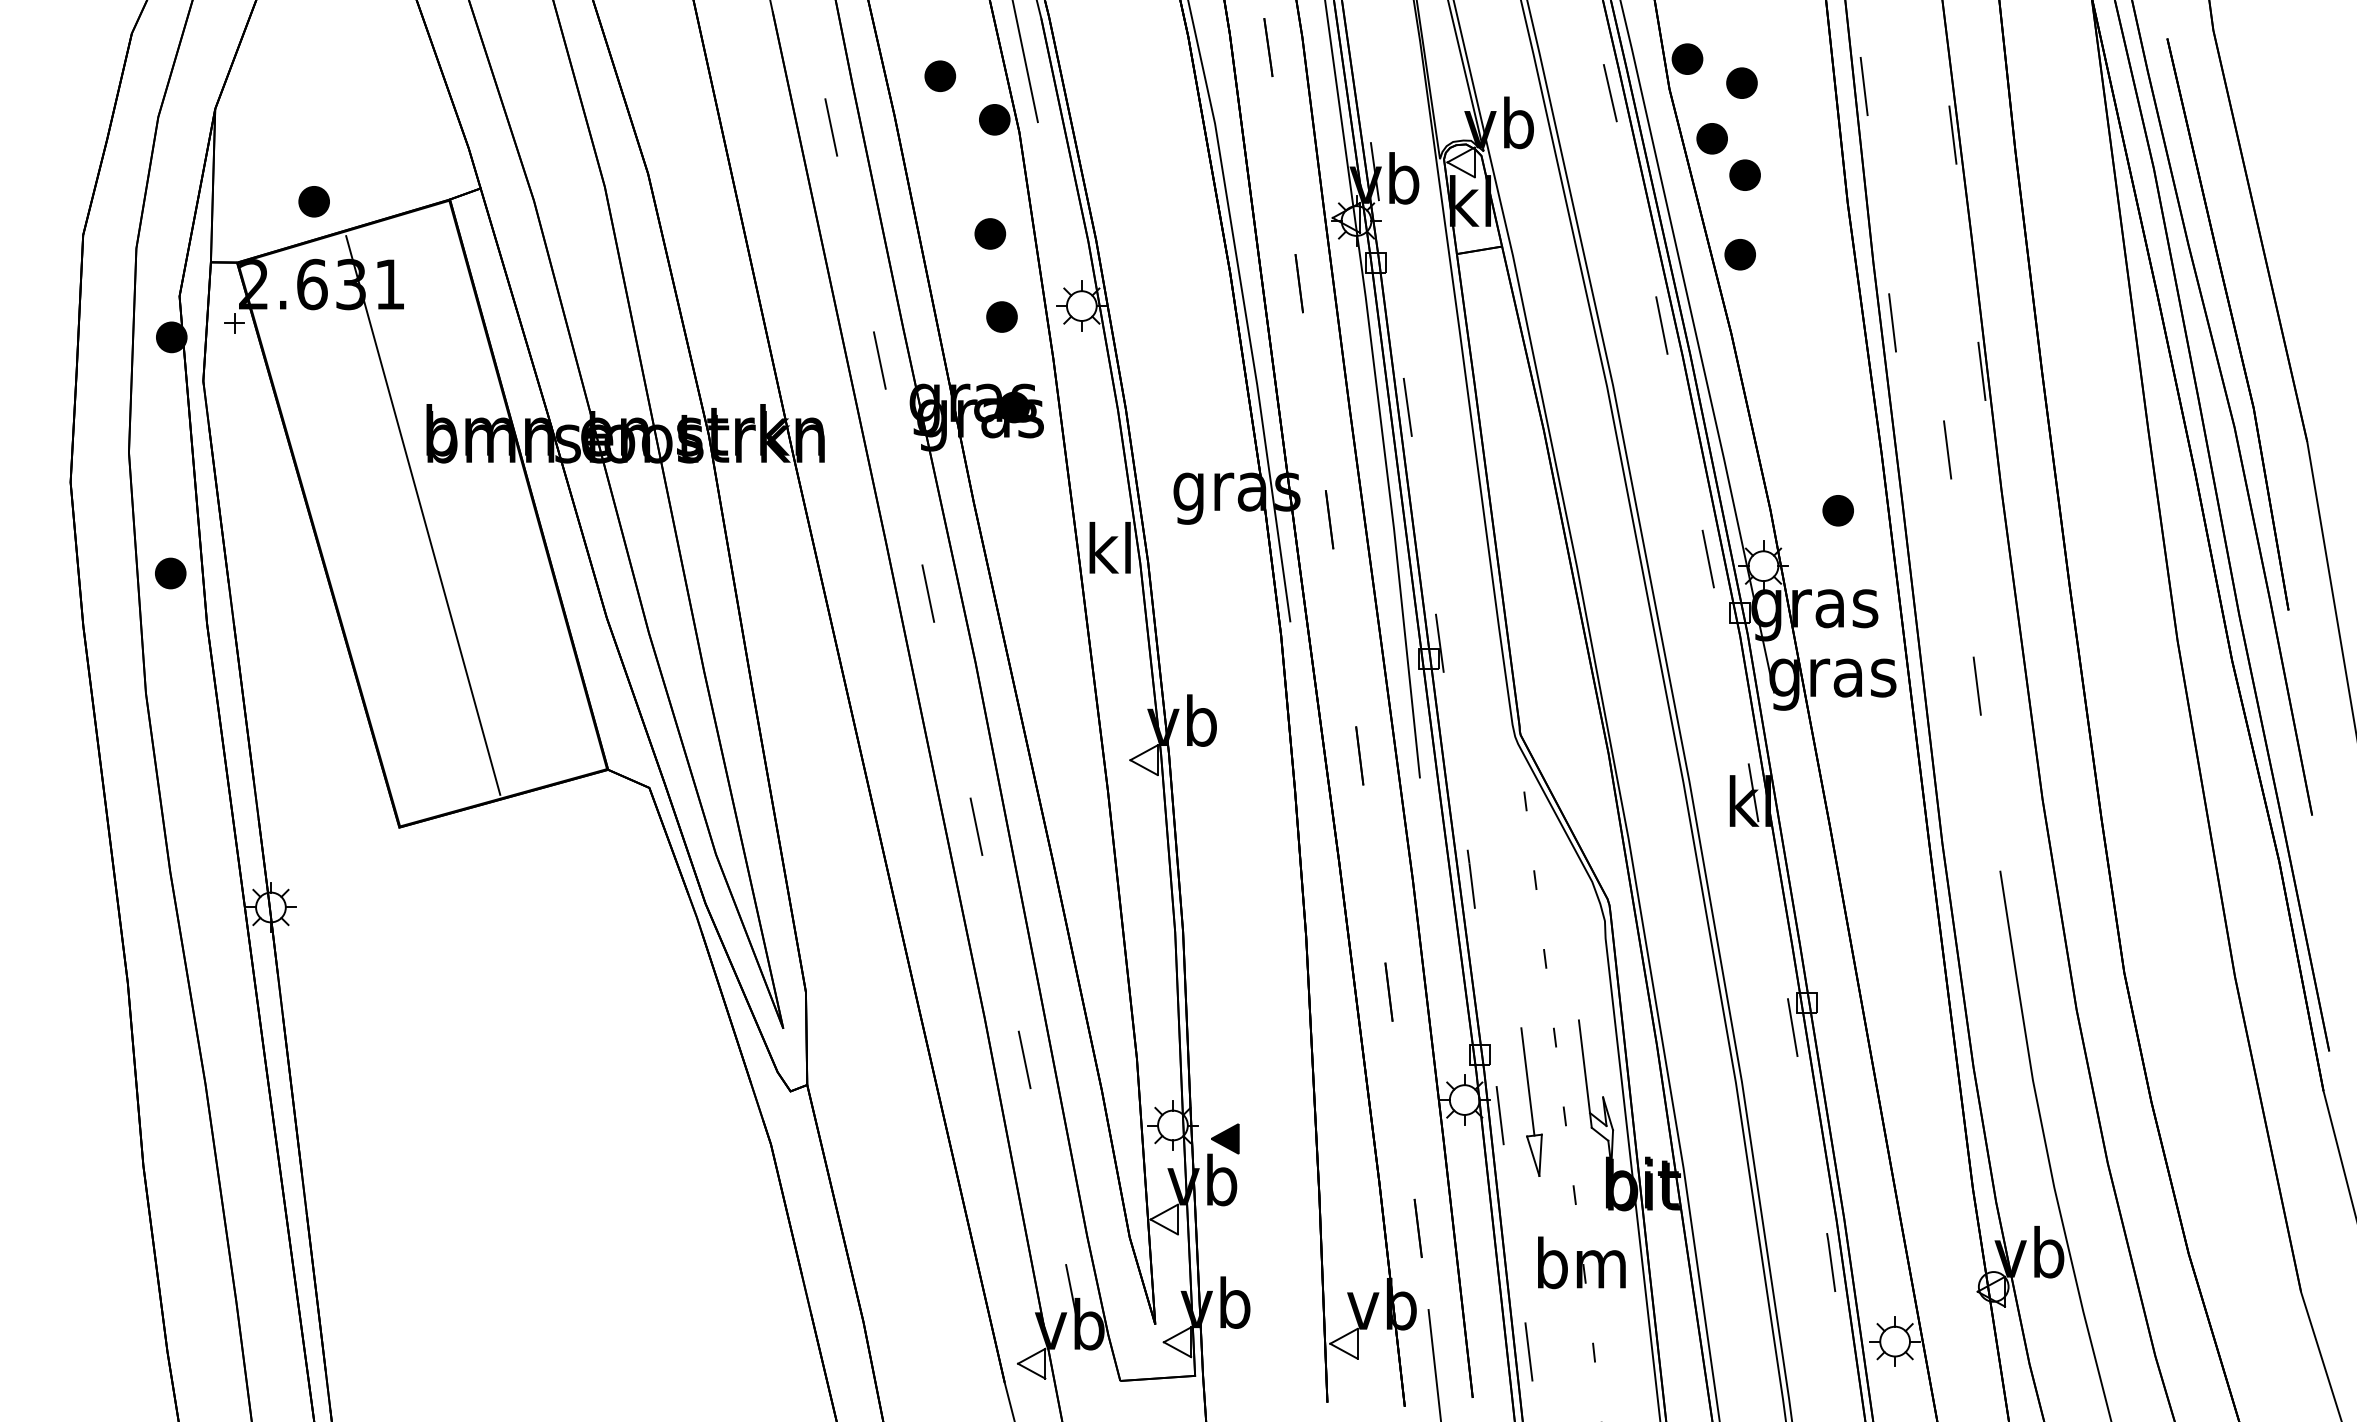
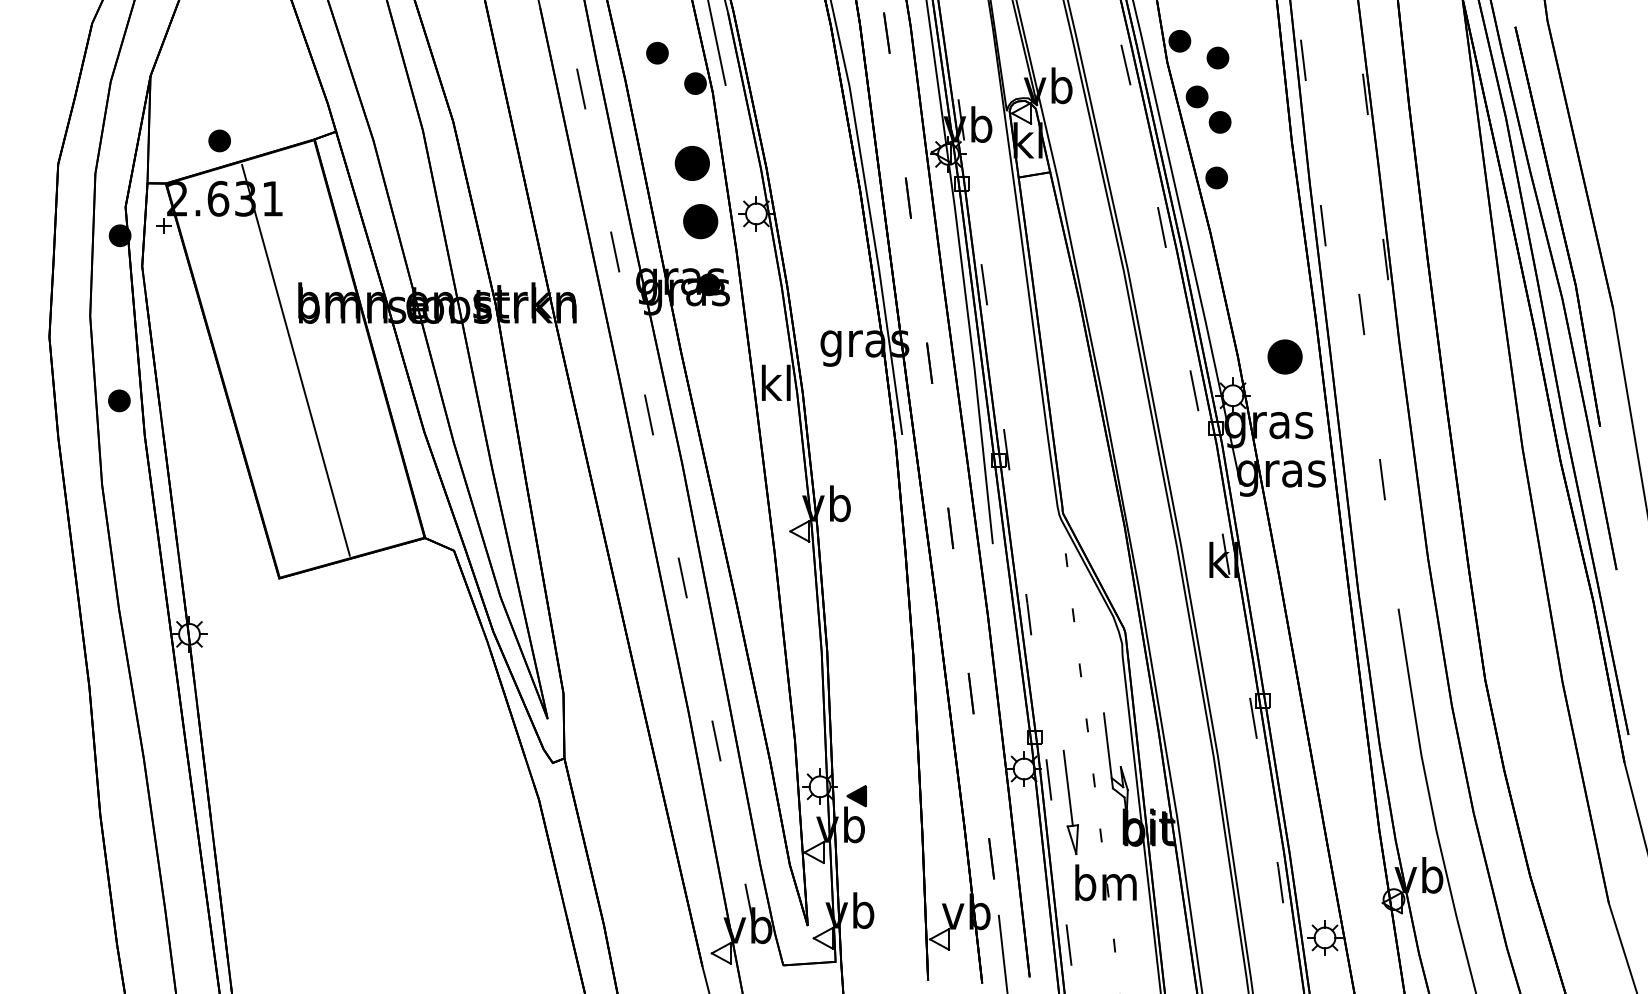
part: (990, 233) -> (692, 163), size x1.6
part: (1001, 316) -> (700, 221), size x1.6
part: (1838, 510) -> (1285, 356), size x1.6
part: (1531, 1102) -> (1070, 802), moved

